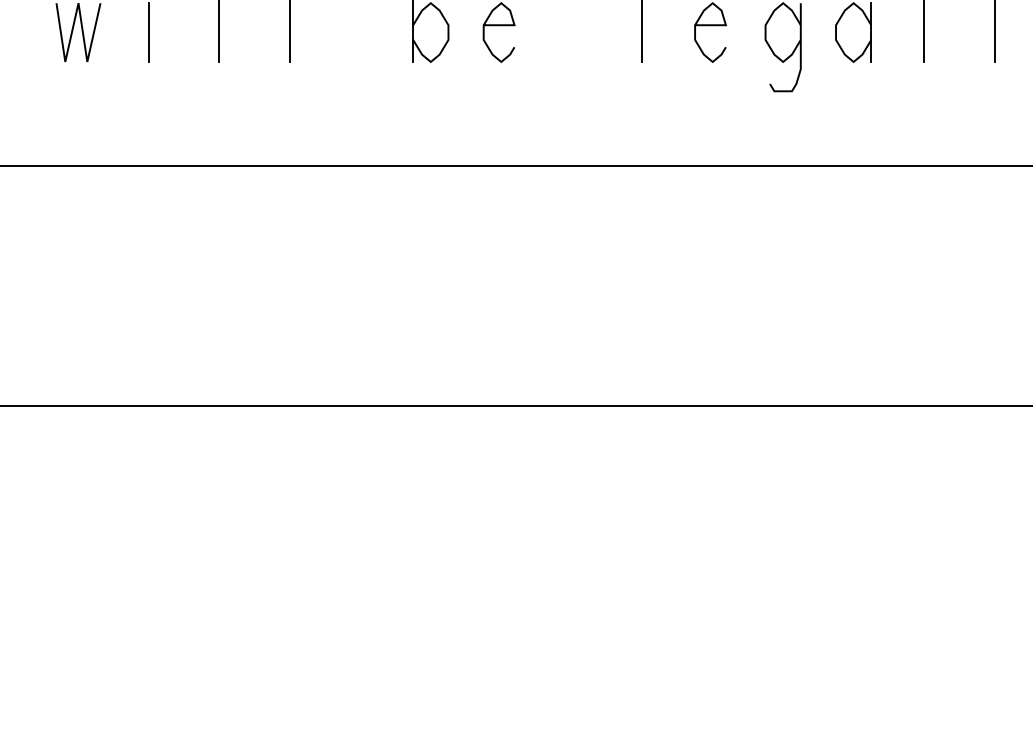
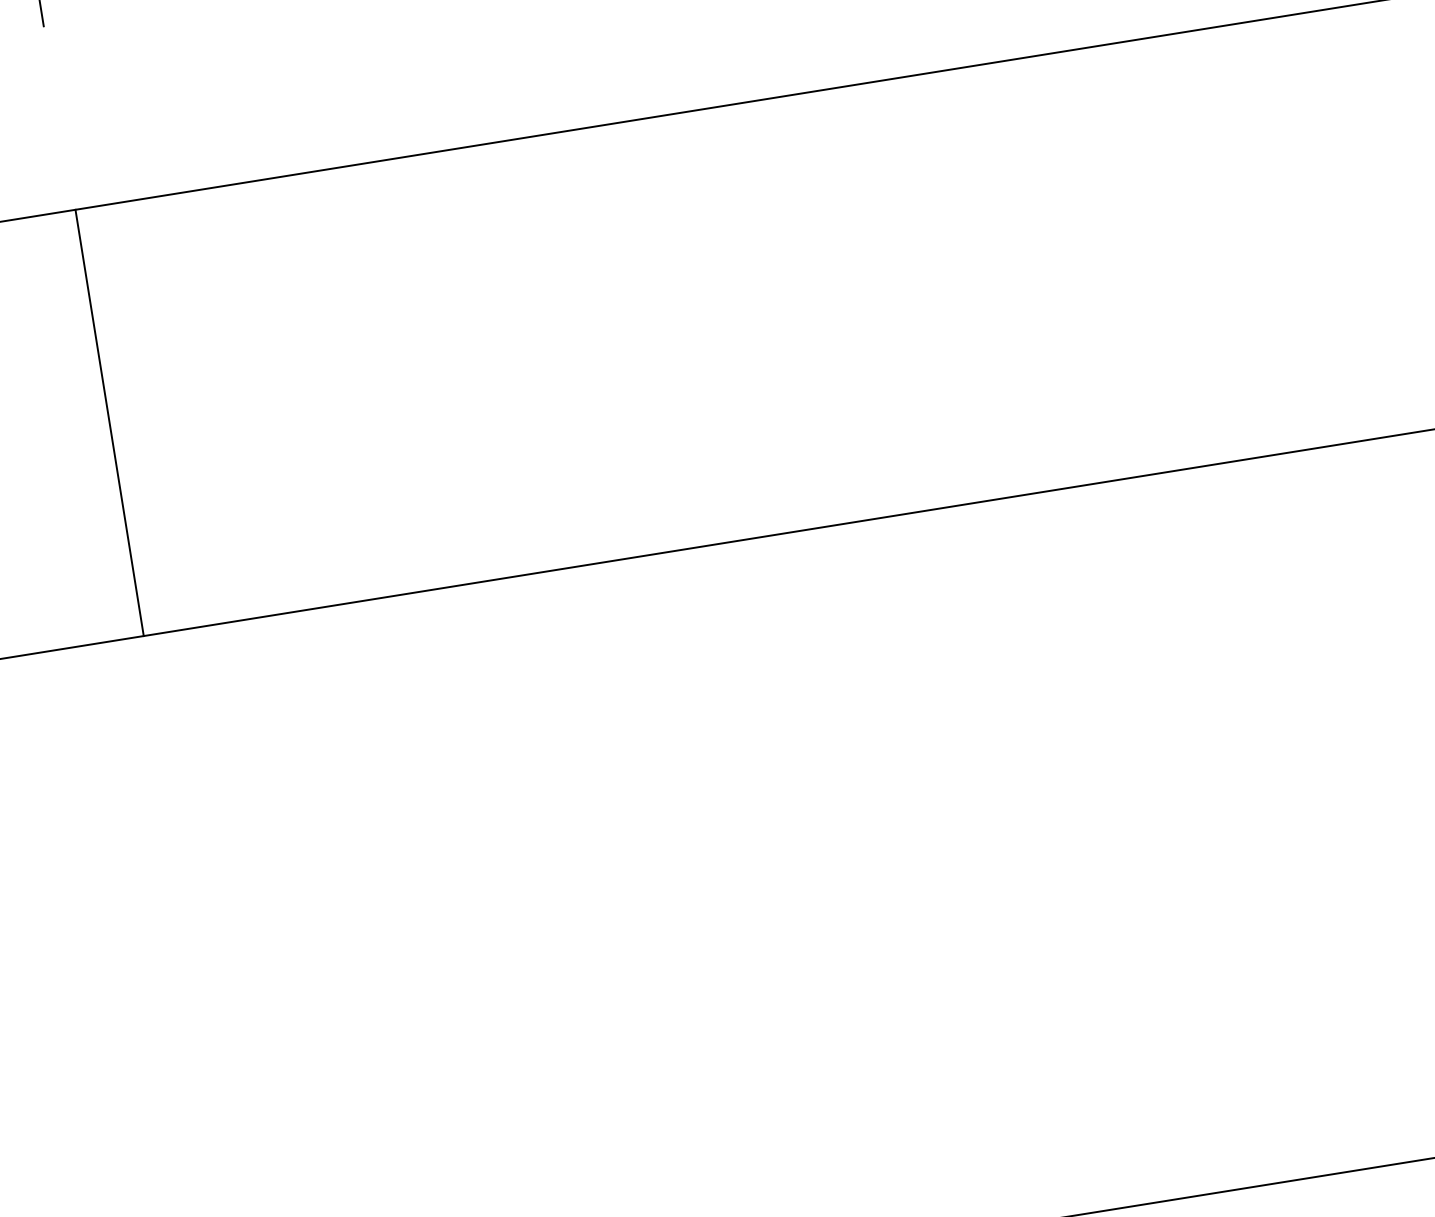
line: (291, 285) -> (110, 422), added

